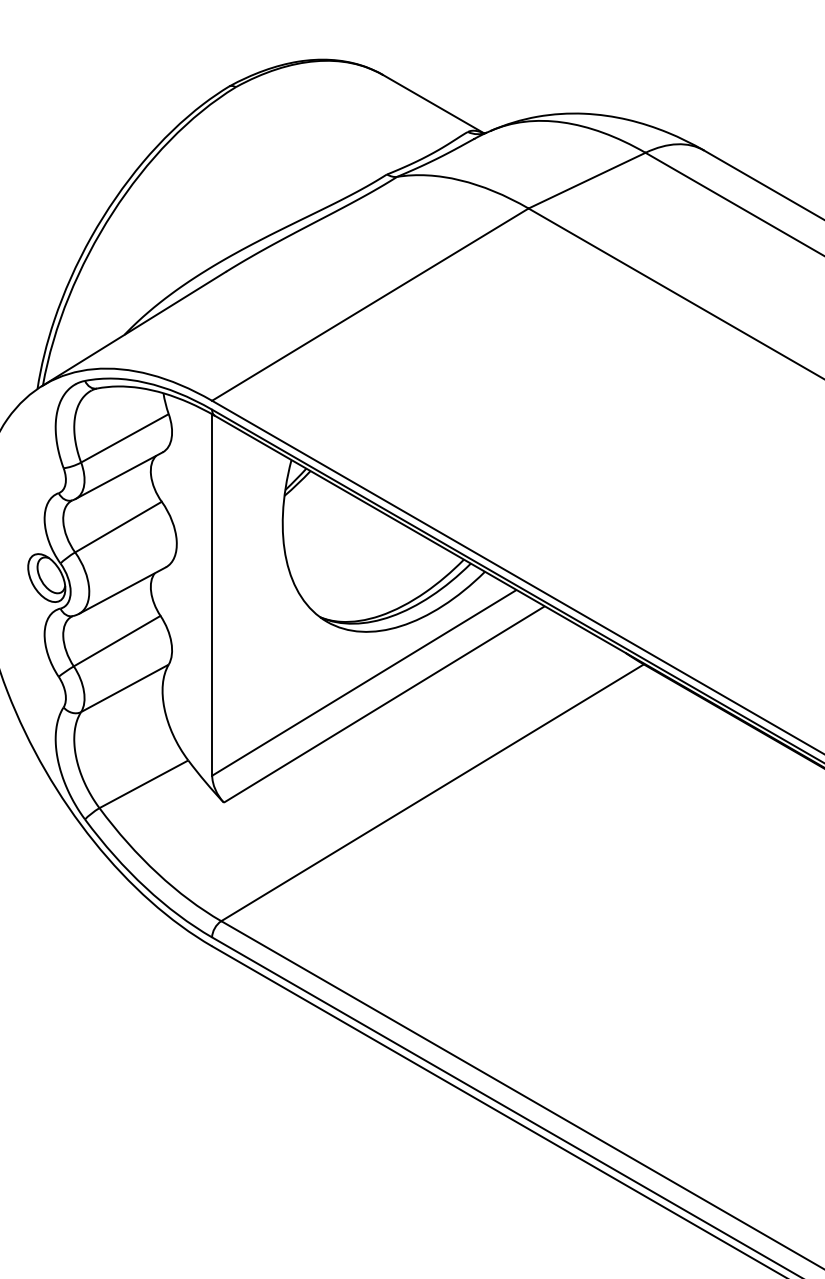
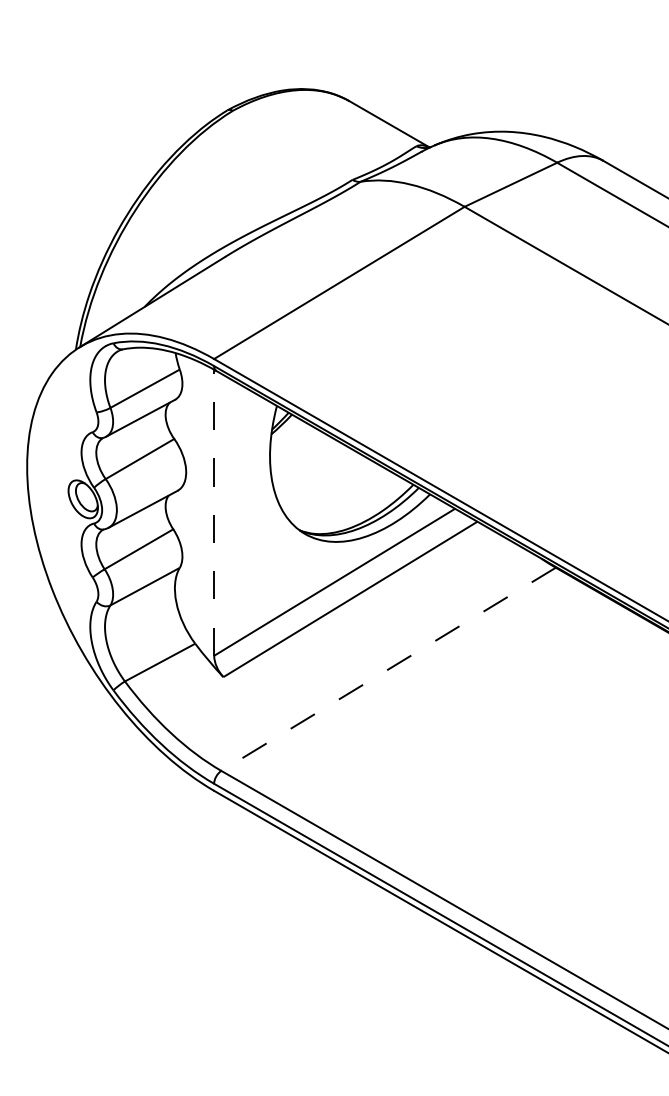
line: (212, 594) -> (214, 512), solid -> dashed
line: (432, 793) -> (388, 669), solid -> dashed

